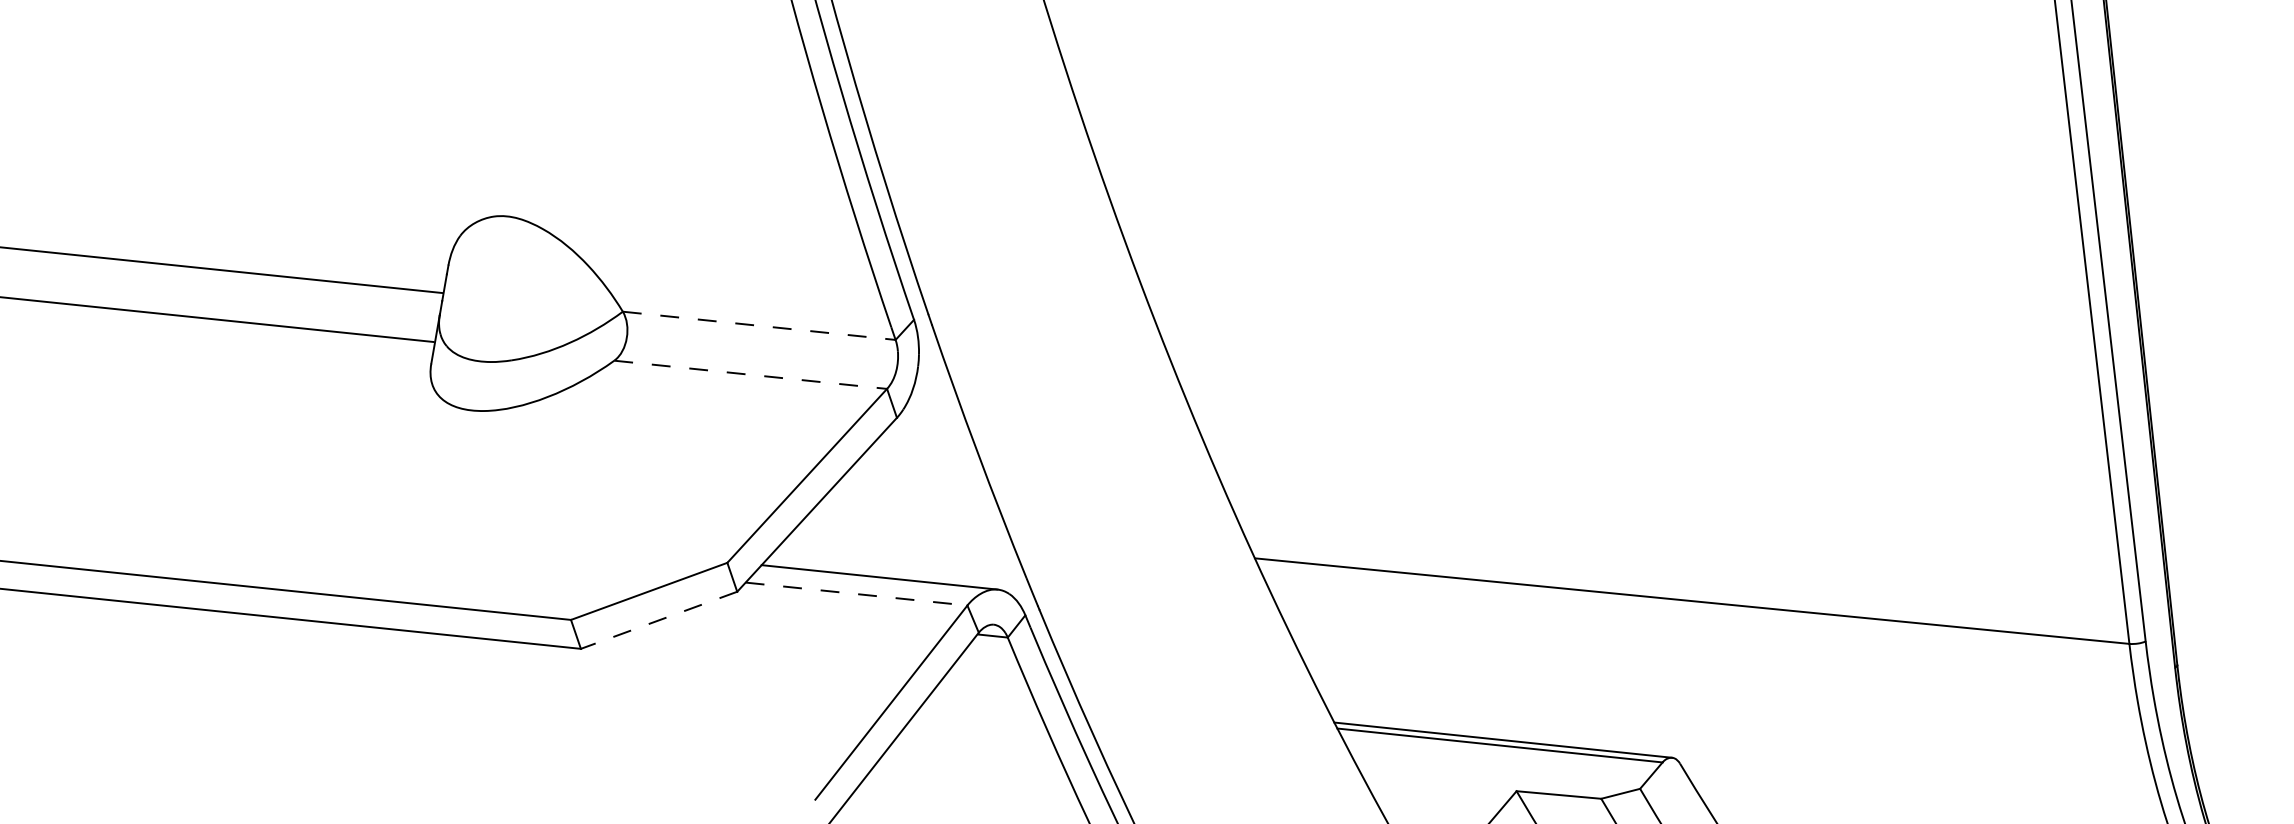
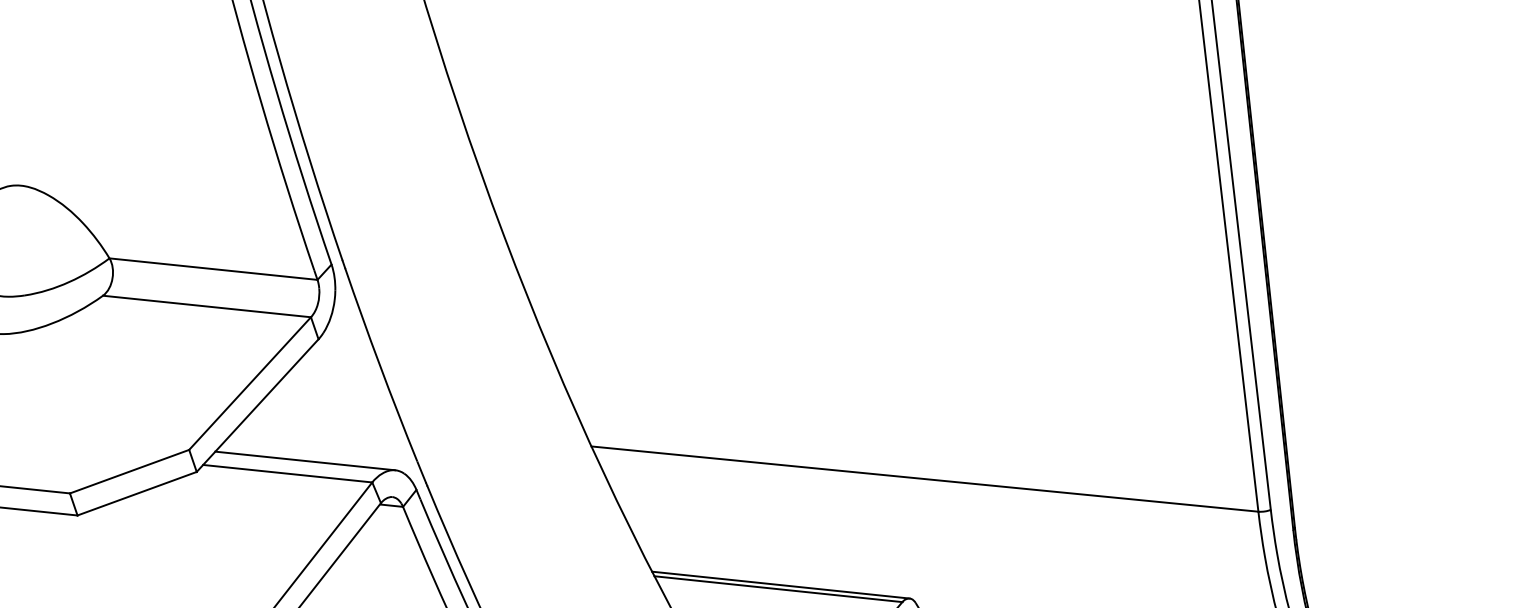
line: (759, 325) -> (213, 268), dashed -> solid
line: (751, 374) -> (207, 306), dashed -> solid
line: (857, 594) -> (288, 474), dashed -> solid
line: (658, 620) -> (136, 493), dashed -> solid

